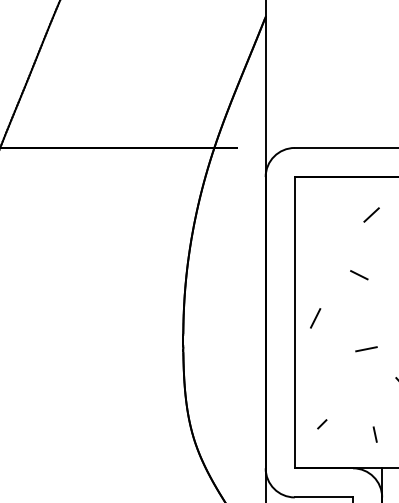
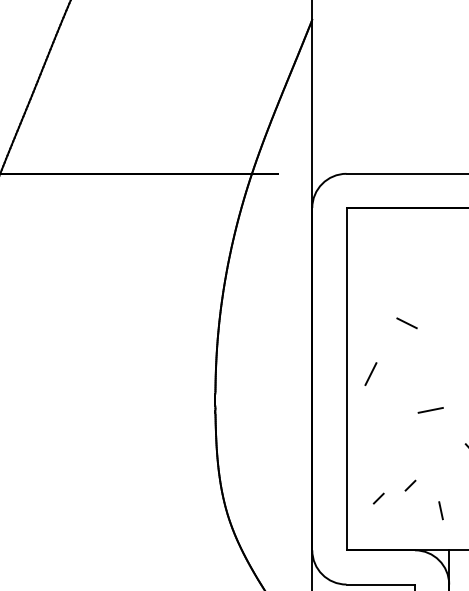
line: (371, 214) -> (436, 252), removed
line: (359, 275) -> (407, 323), moved
line: (349, 413) -> (410, 485), added

